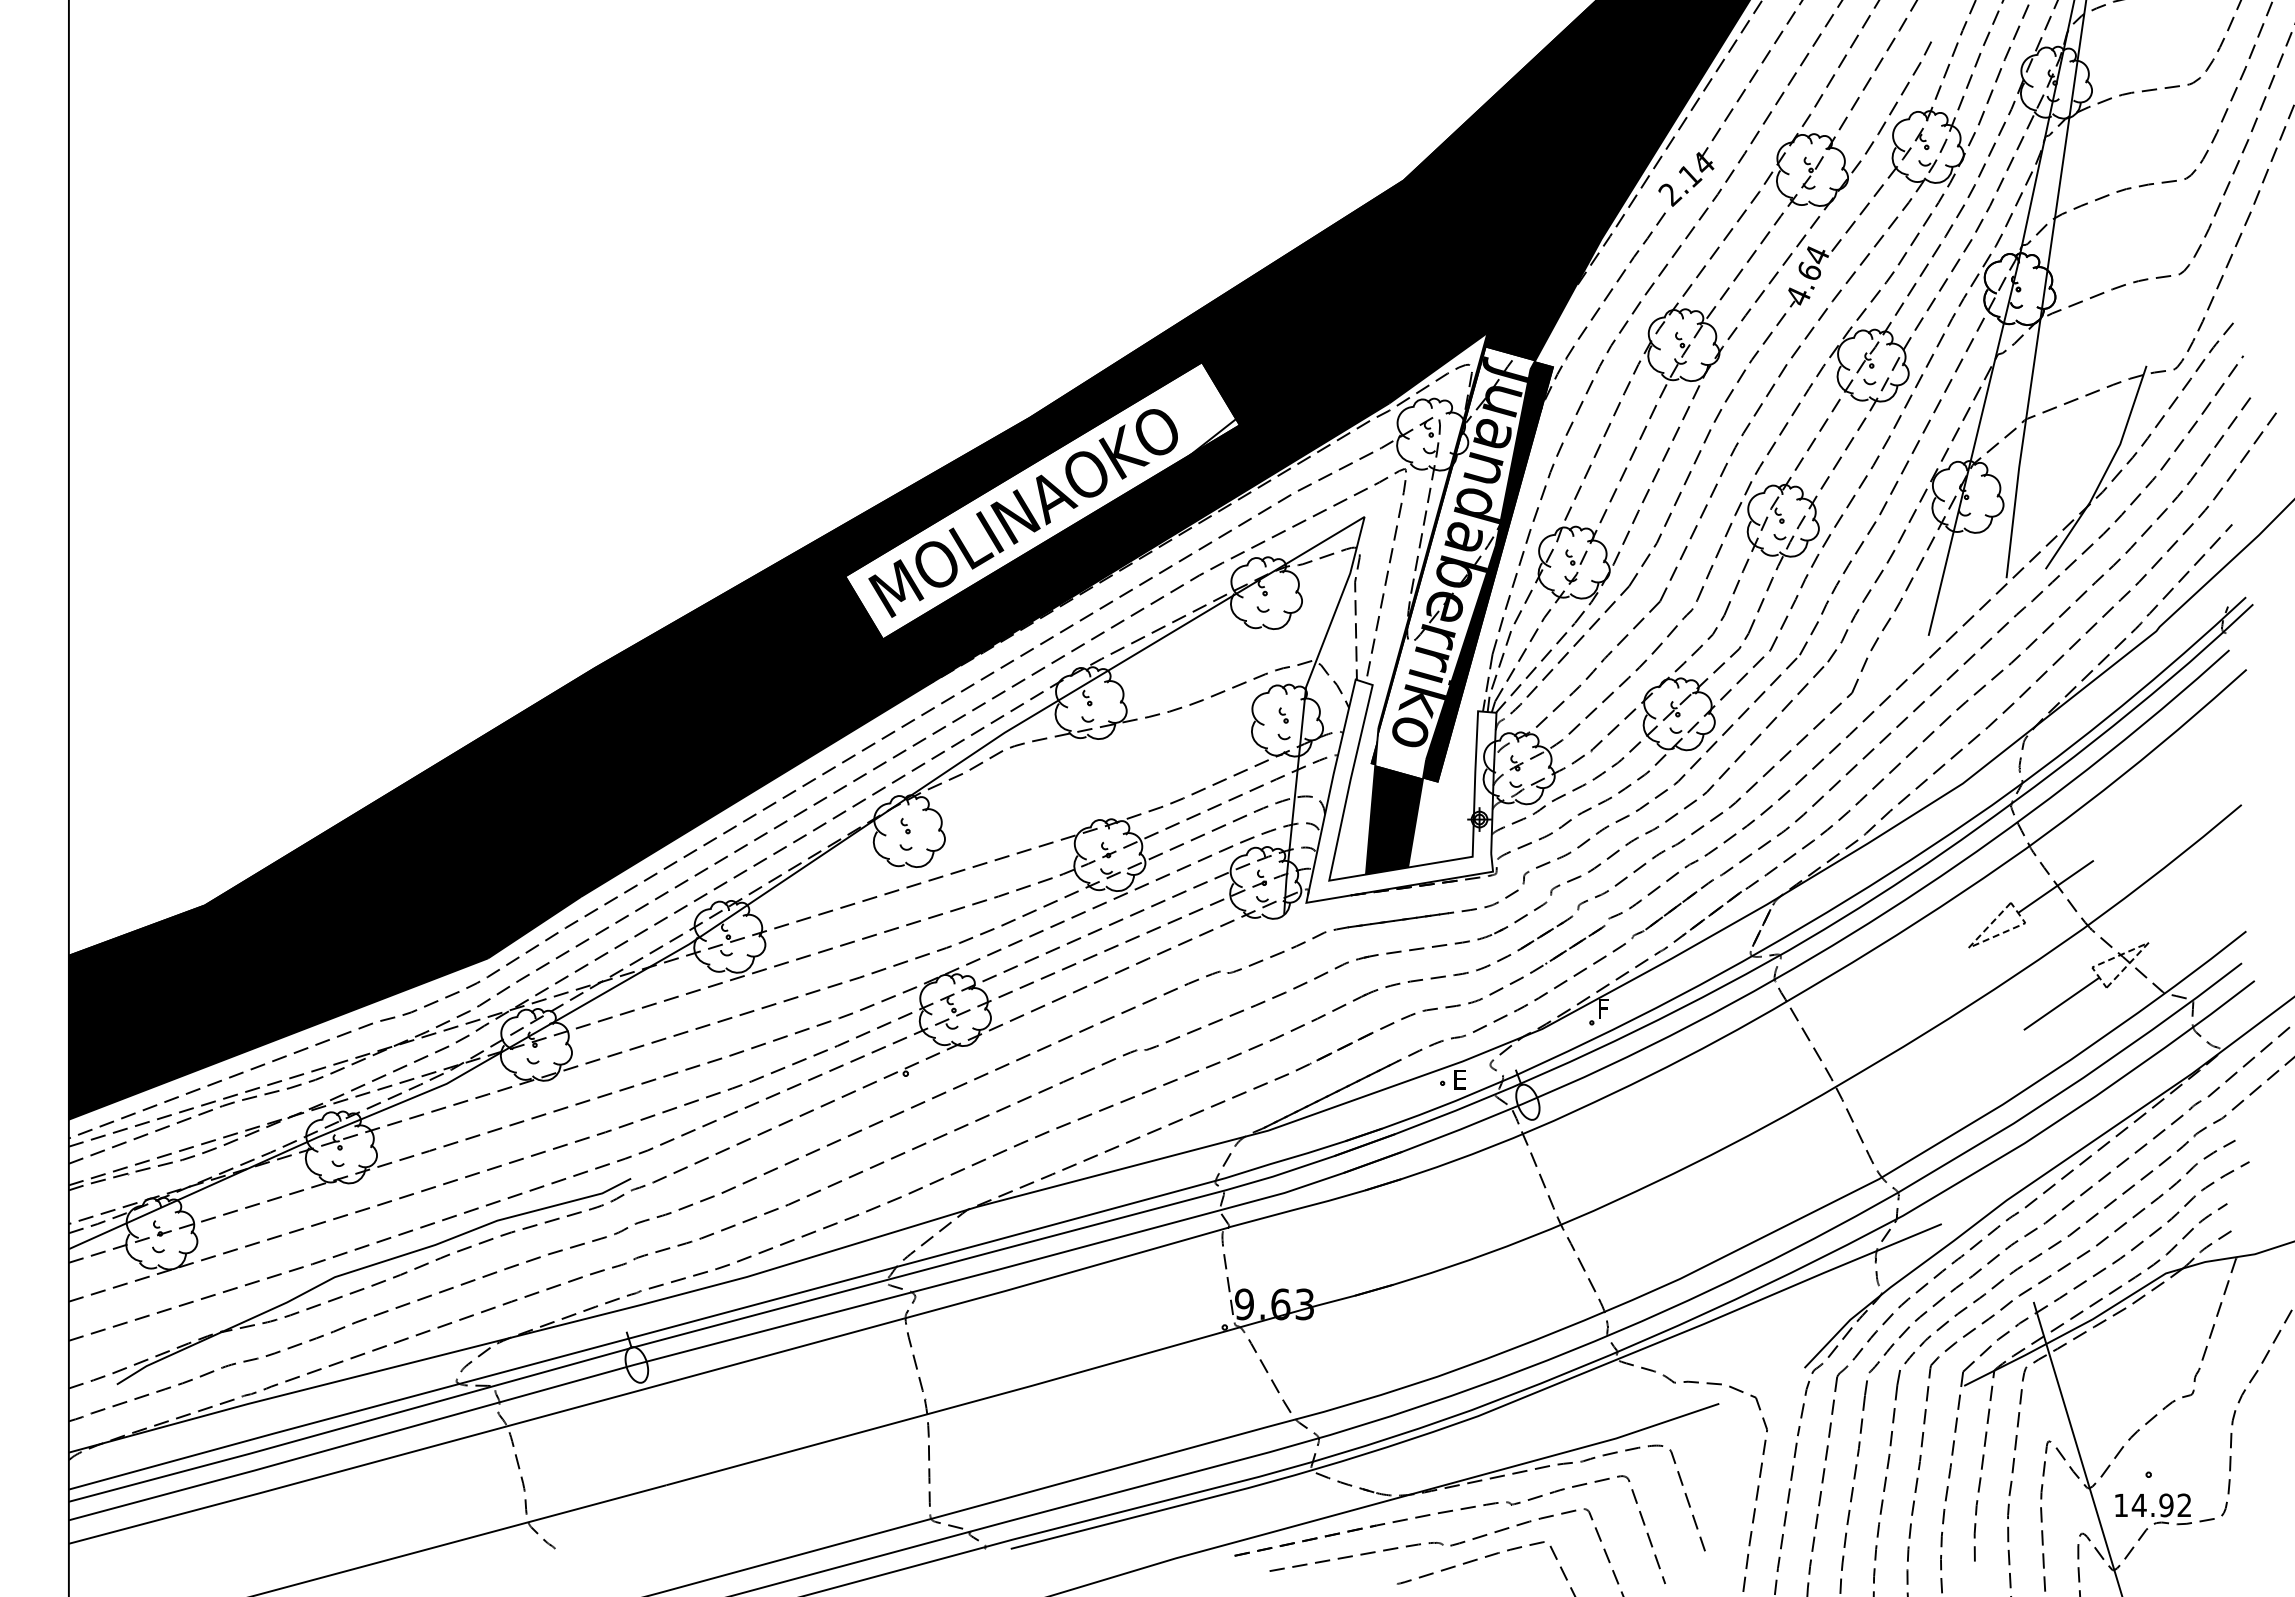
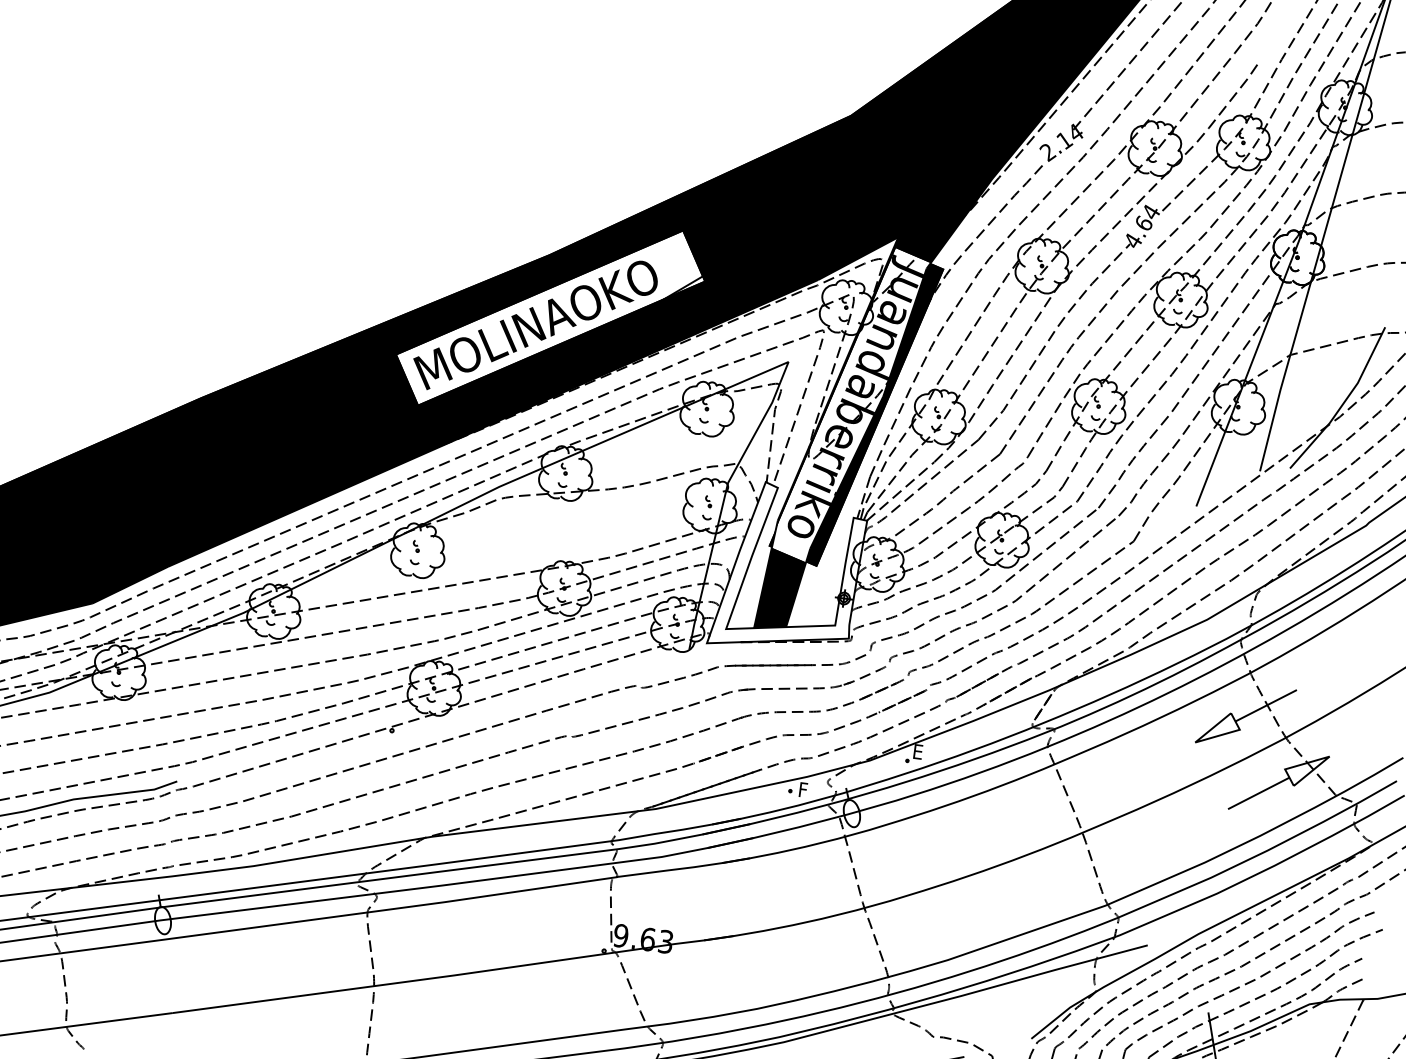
line: (1980, 942) -> (1204, 739), dashed -> solid
line: (2136, 947) -> (1320, 758), dashed -> solid
text: (1605, 1008) -> (918, 751), F -> E
text: (1461, 1079) -> (804, 790), E -> F

